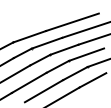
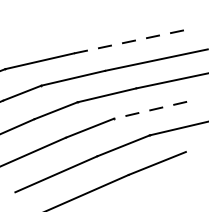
line: (72, 22) -> (129, 42), solid -> dashed
line: (86, 54) -> (150, 109), solid -> dashed

